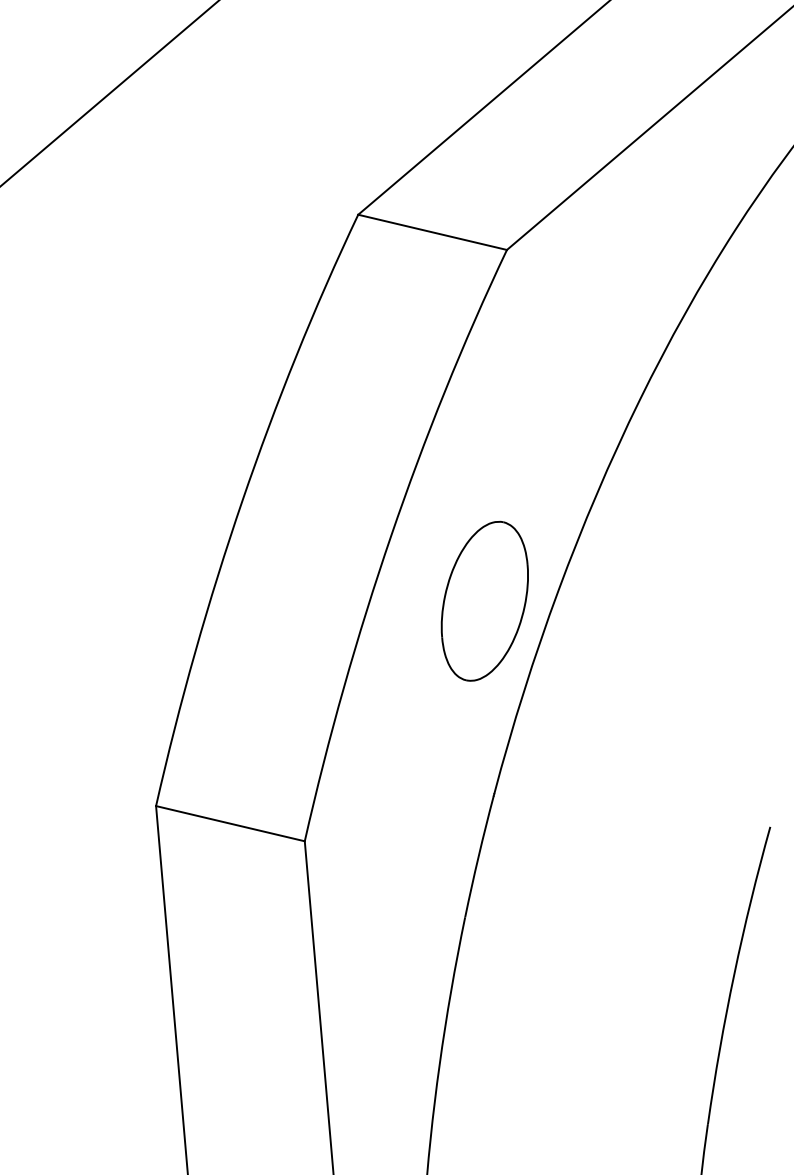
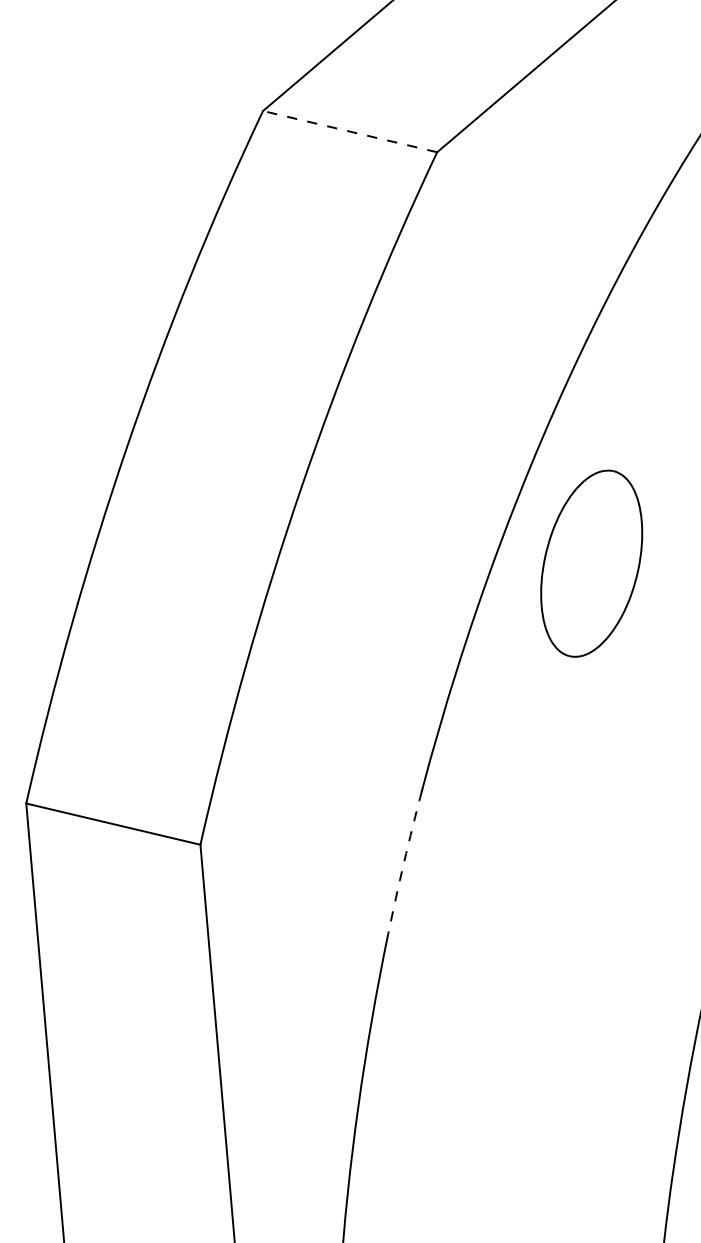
line: (432, 232) -> (349, 131), solid -> dashed
part: (484, 600) -> (591, 562), moved
arc: (478, 856) -> (403, 862), solid -> dashed

